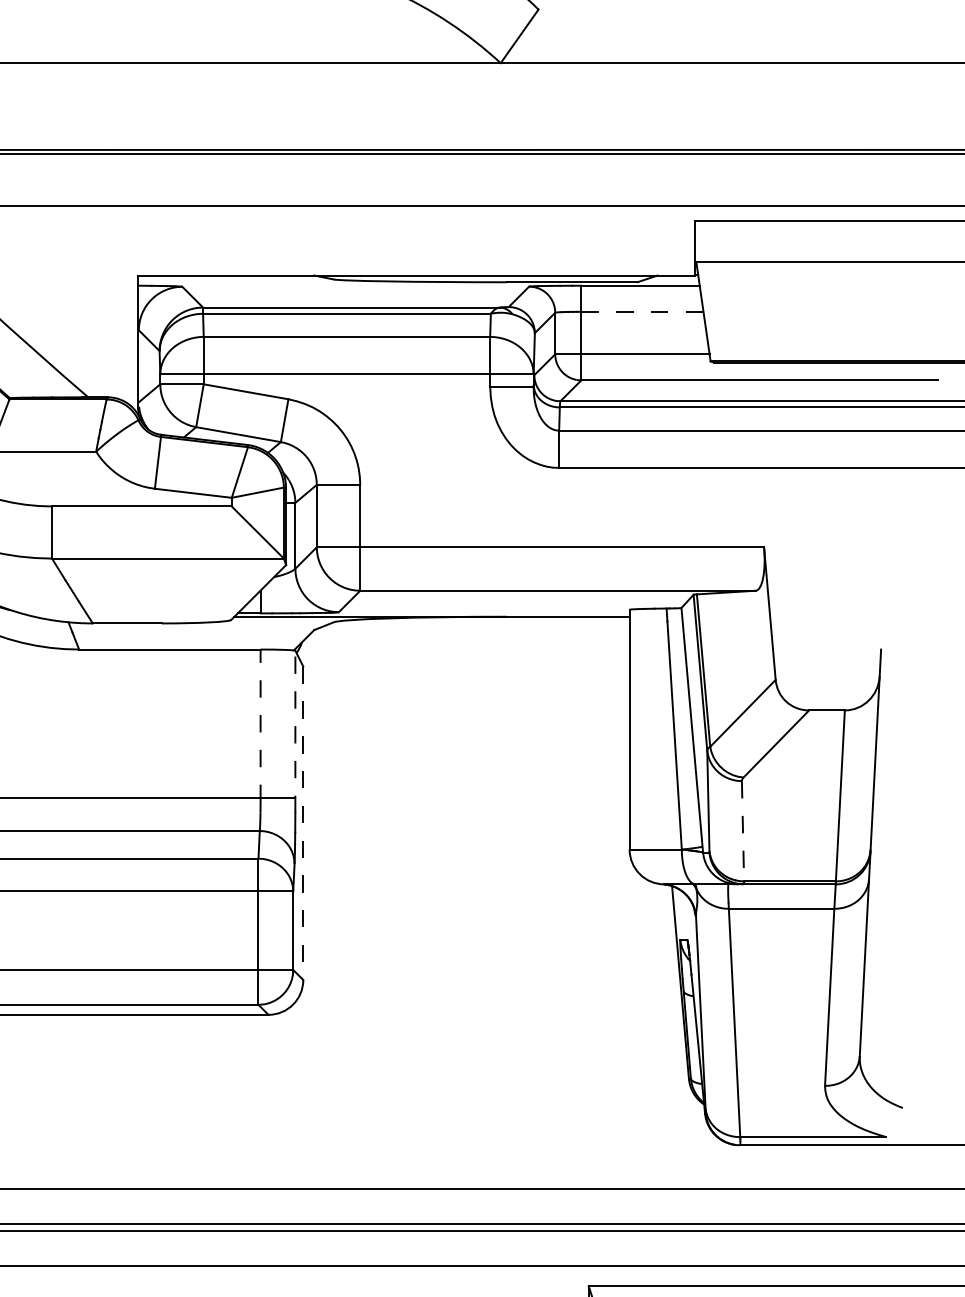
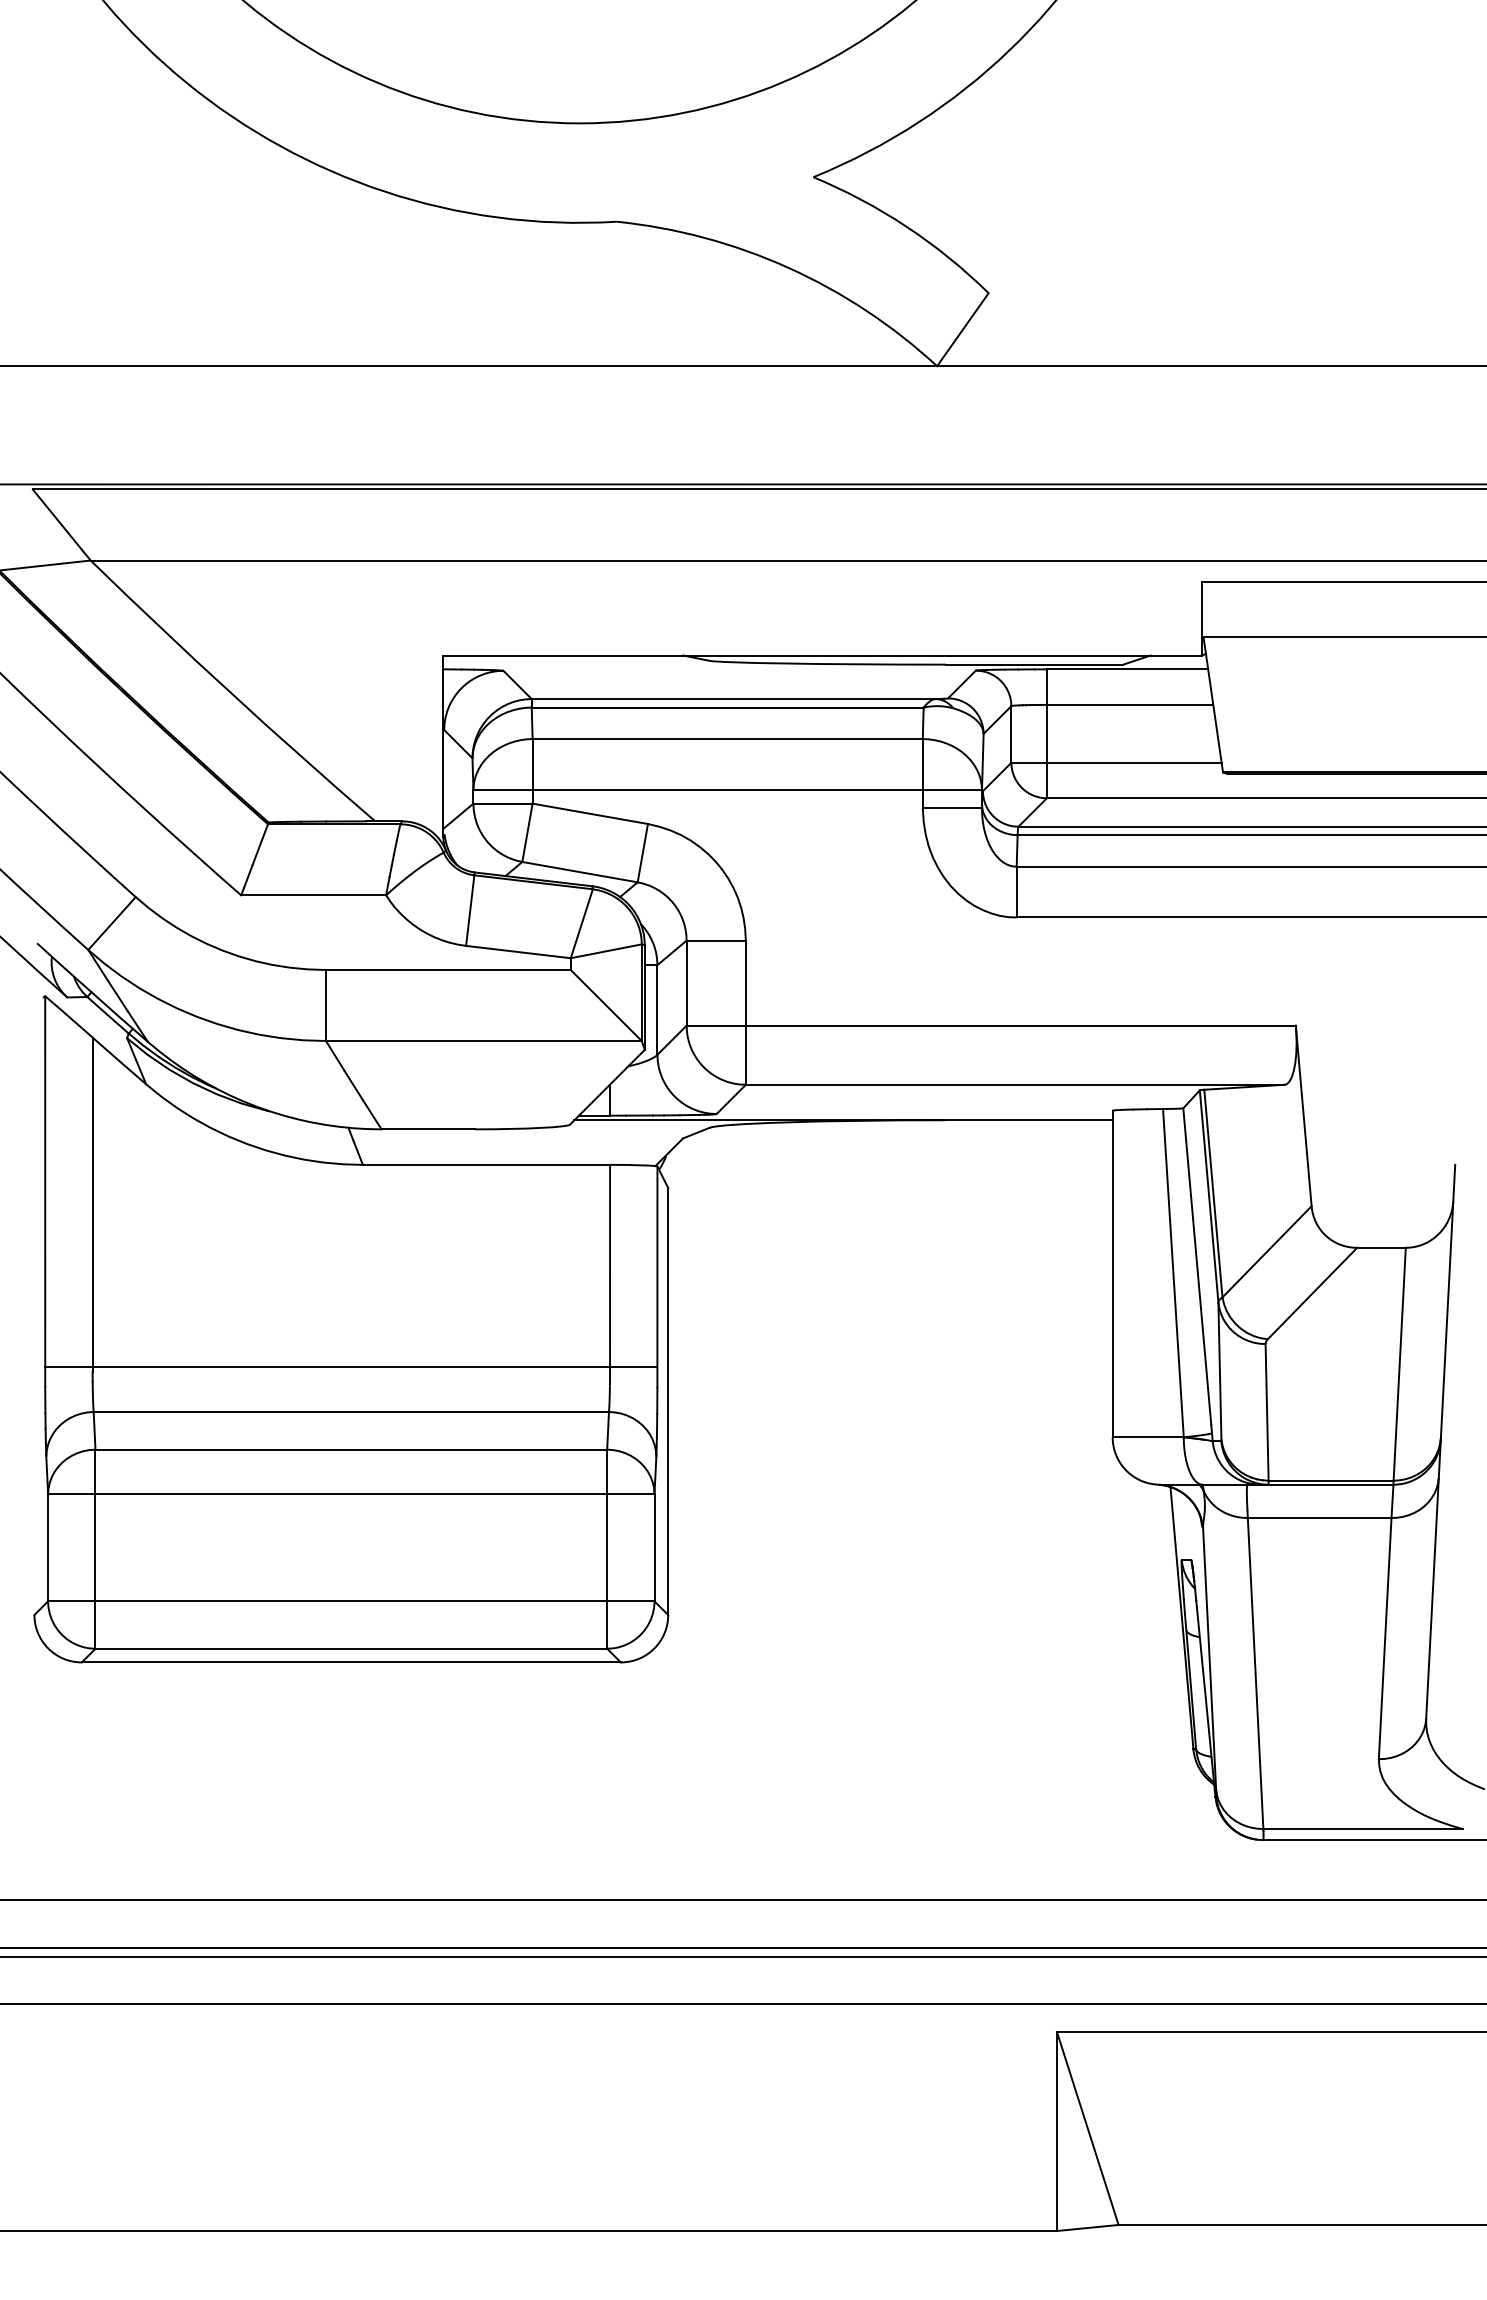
line: (642, 311) -> (1130, 704), dashed -> solid
line: (260, 725) -> (610, 1268), dashed -> solid
line: (295, 732) -> (657, 1277), dashed -> solid
line: (303, 824) -> (668, 1402), dashed -> solid
line: (743, 831) -> (1267, 1412), dashed -> solid

